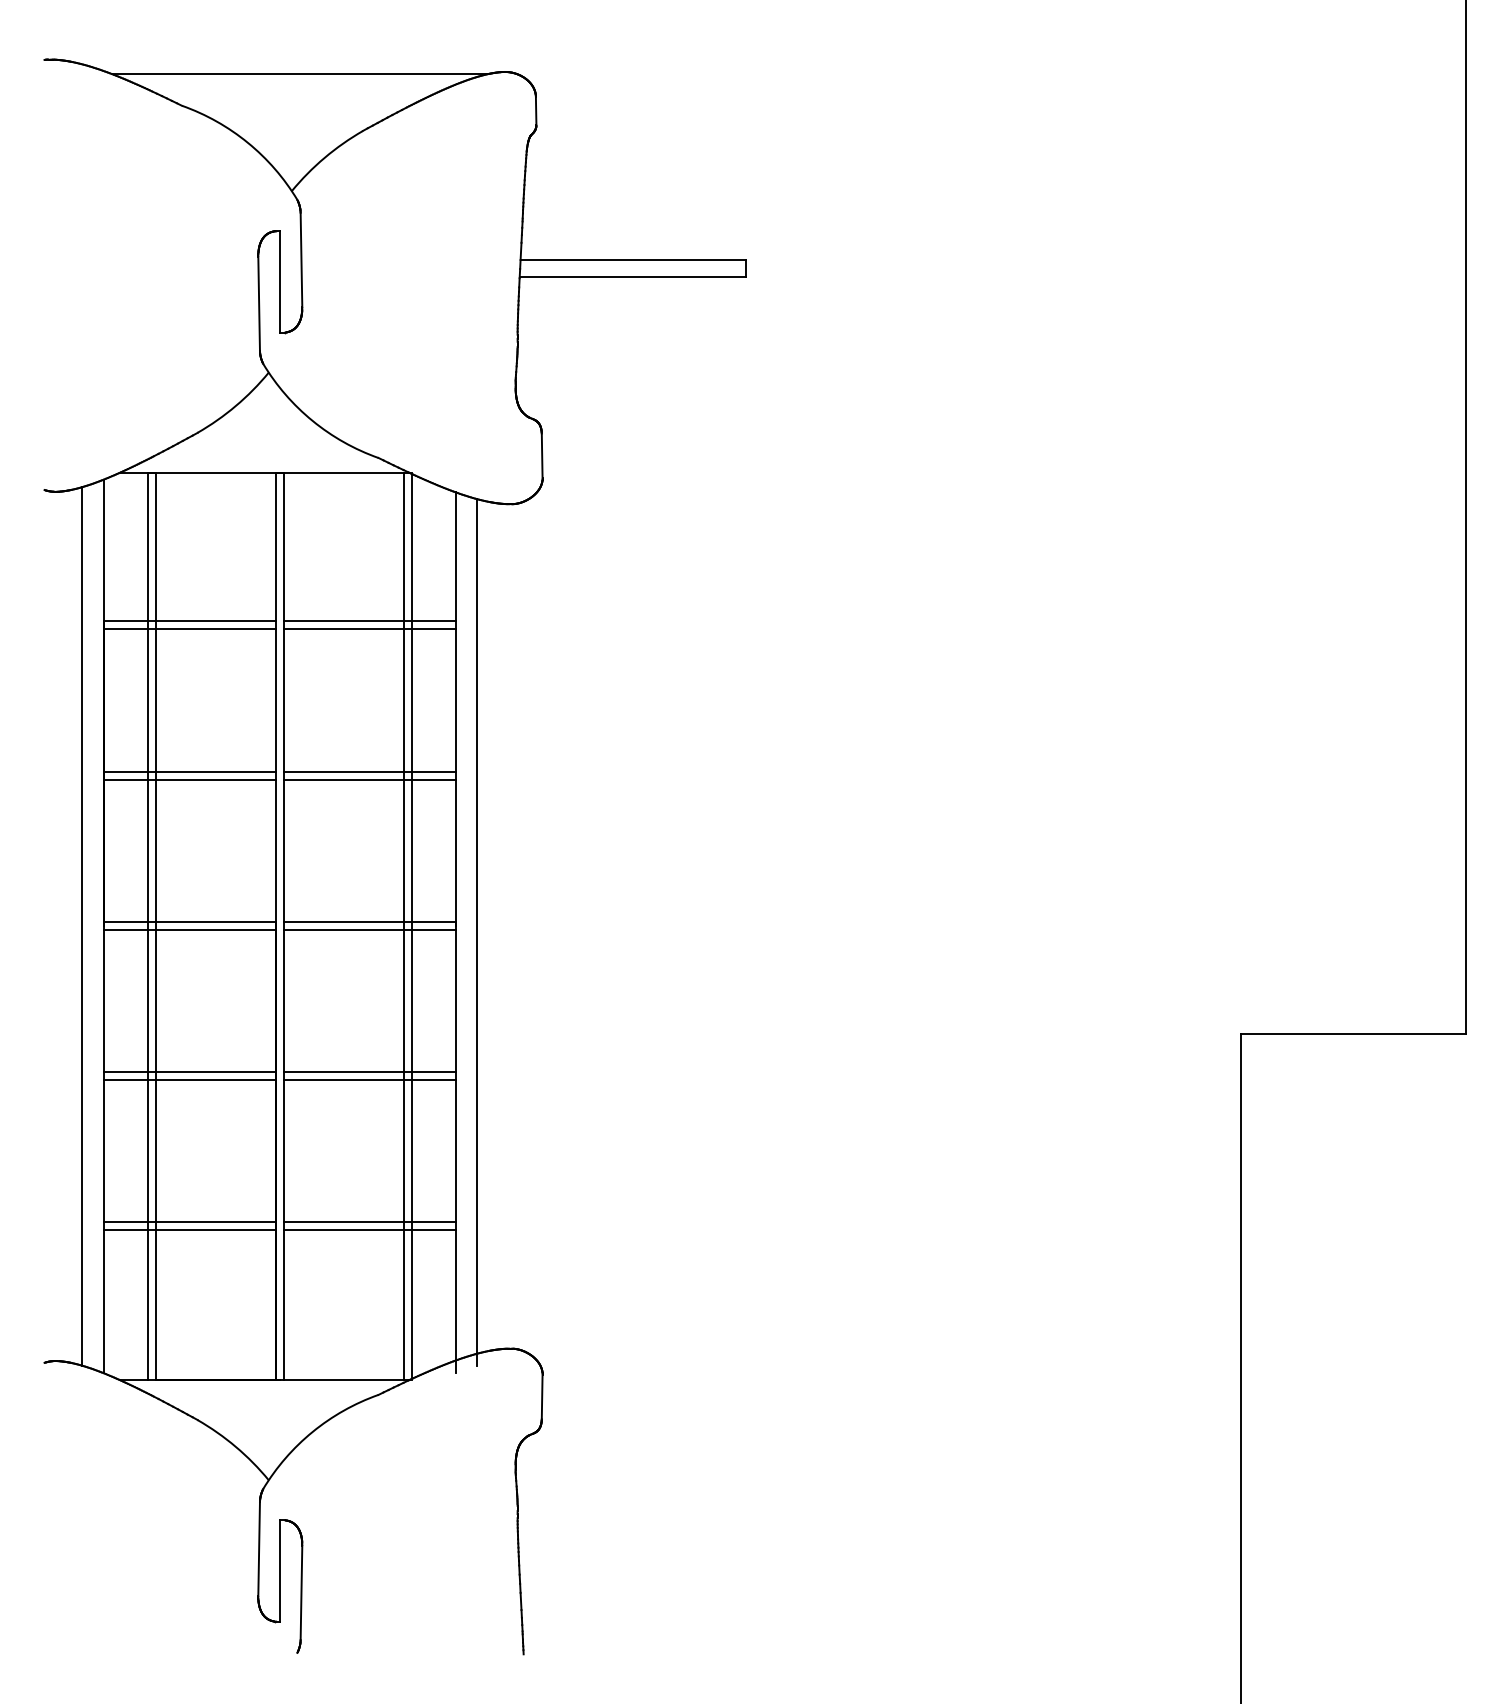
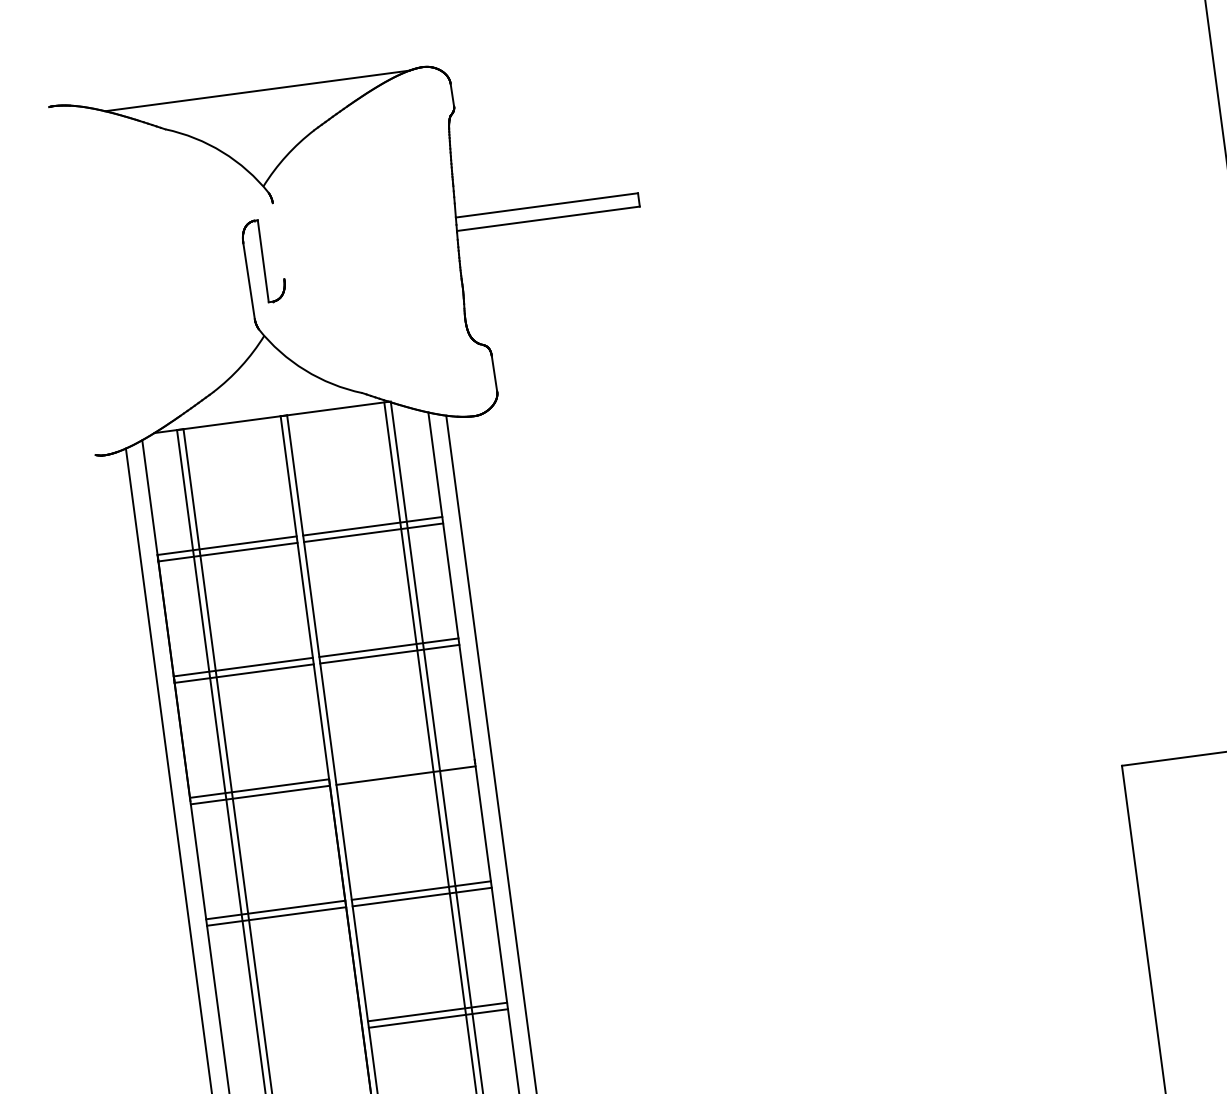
line: (301, 259) -> (278, 240), removed
line: (369, 921) -> (405, 769), removed
line: (189, 1221) -> (291, 1031), removed
line: (189, 1229) -> (292, 1037), removed

